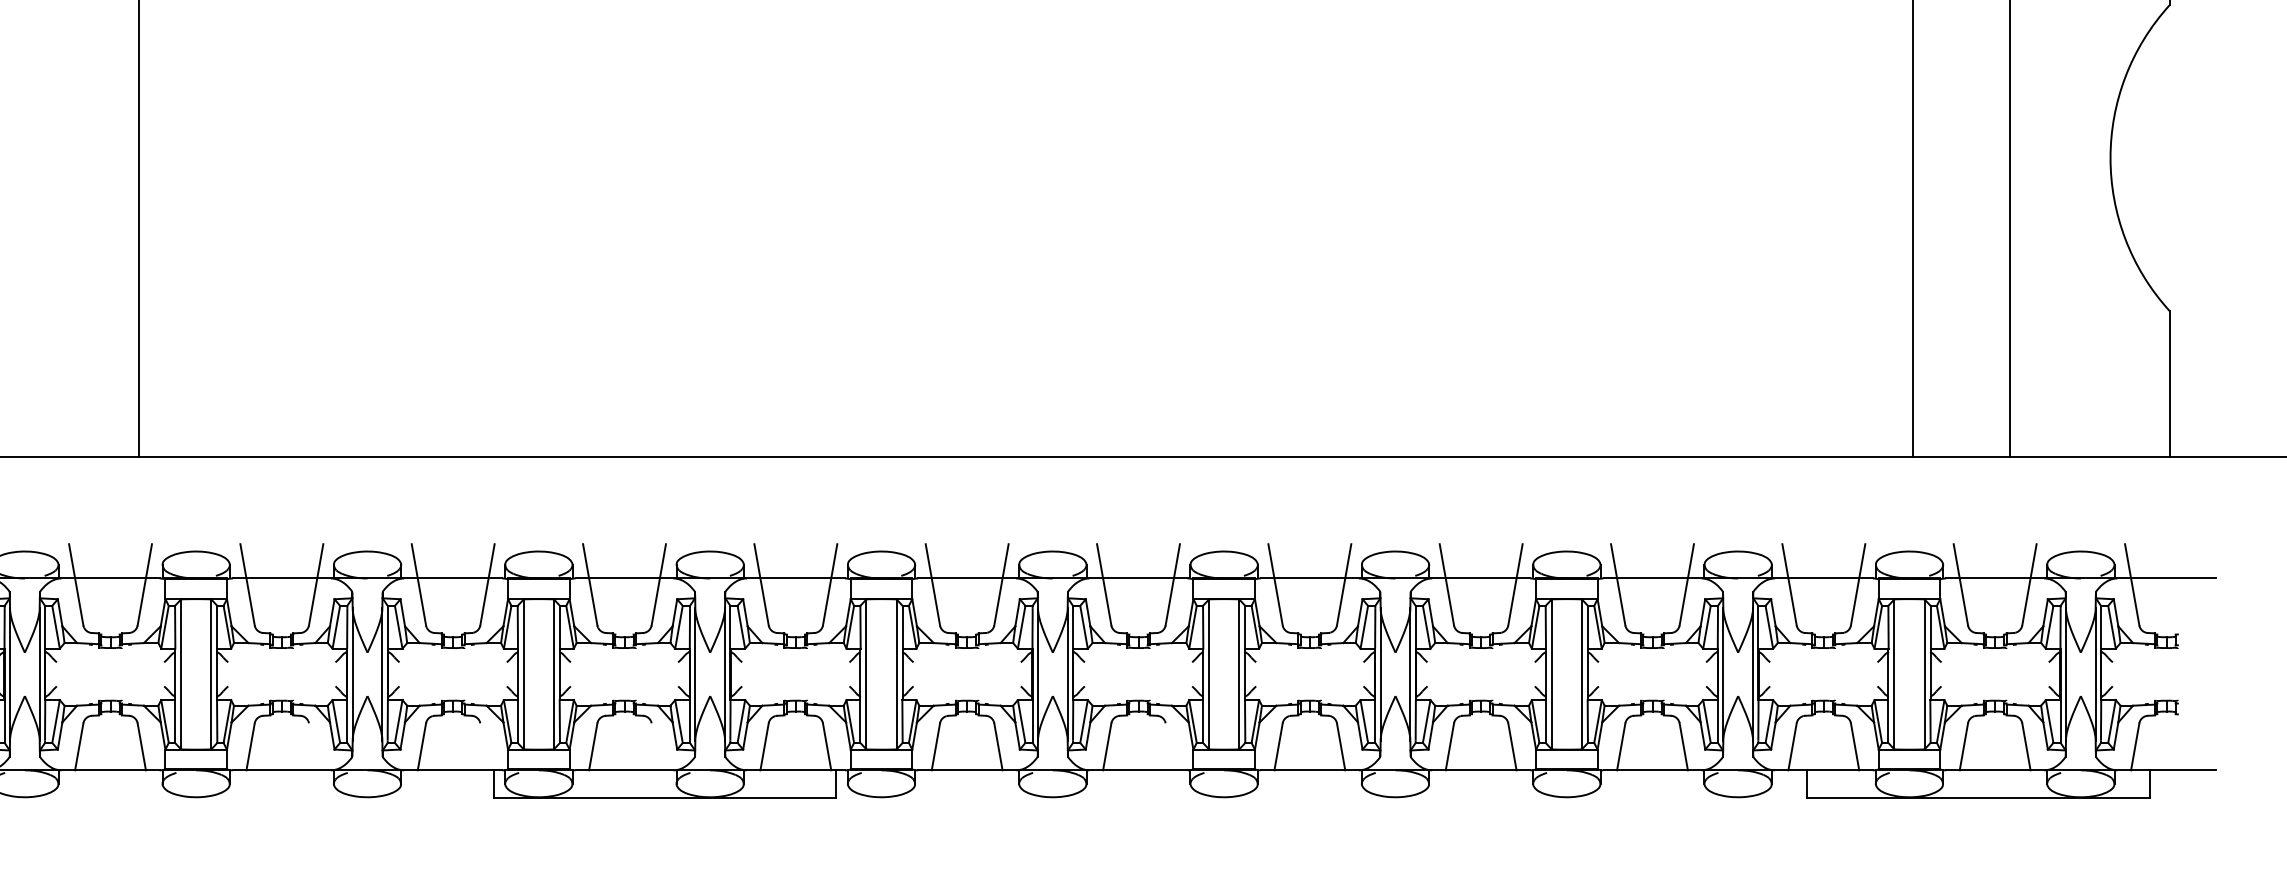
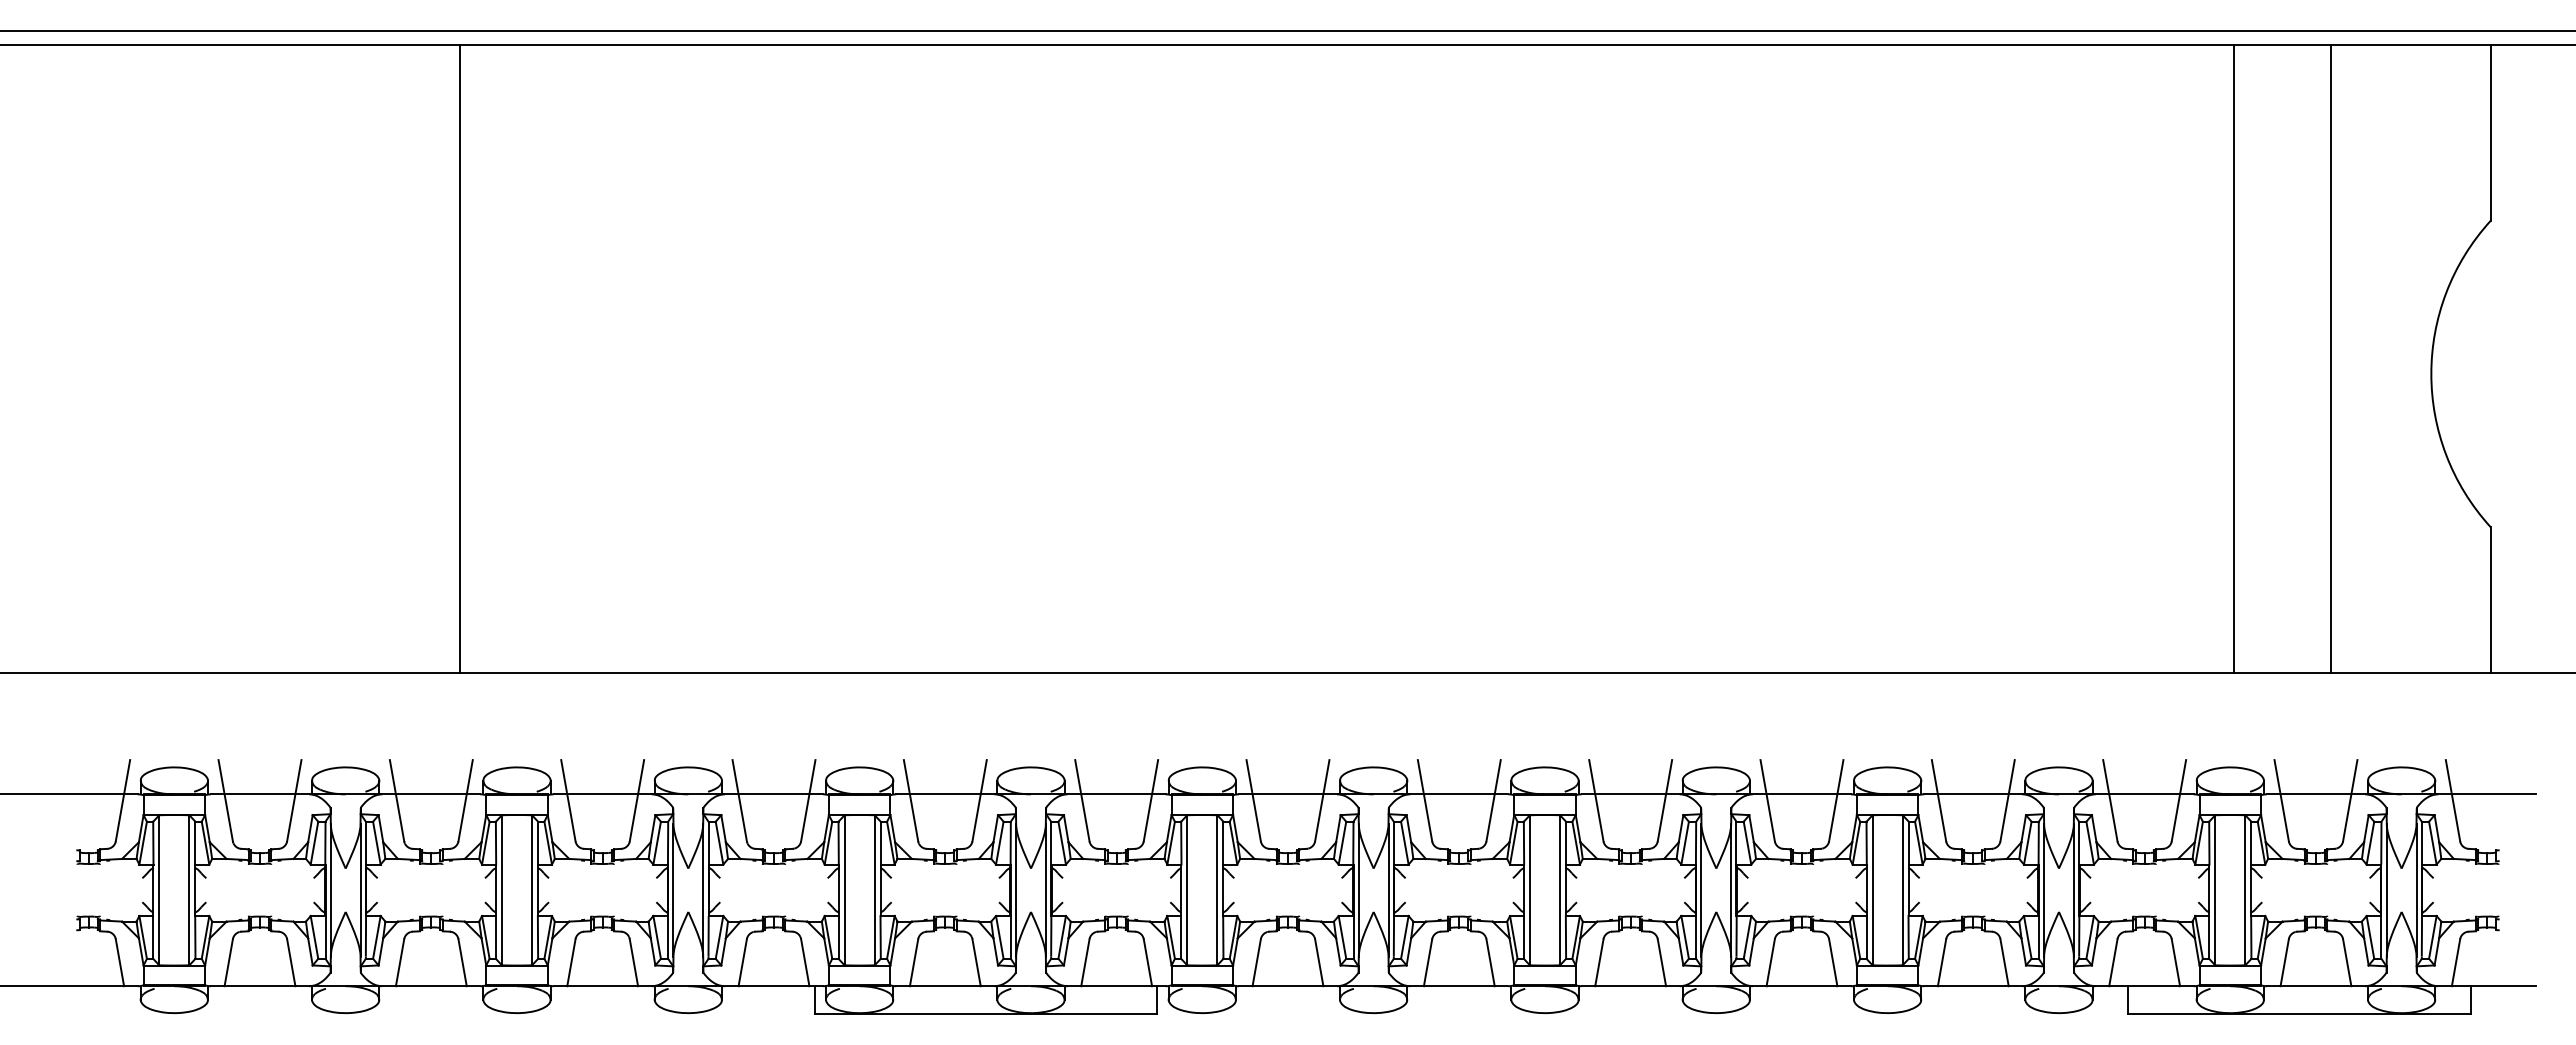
line: (312, 746) -> (633, 962), added
line: (484, 746) -> (805, 962), added
line: (655, 746) -> (976, 962), added
line: (1169, 746) -> (1490, 962), added

